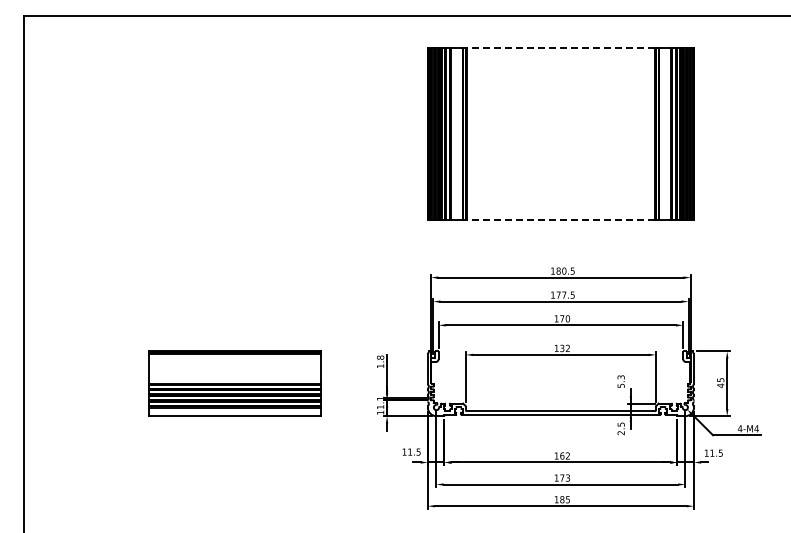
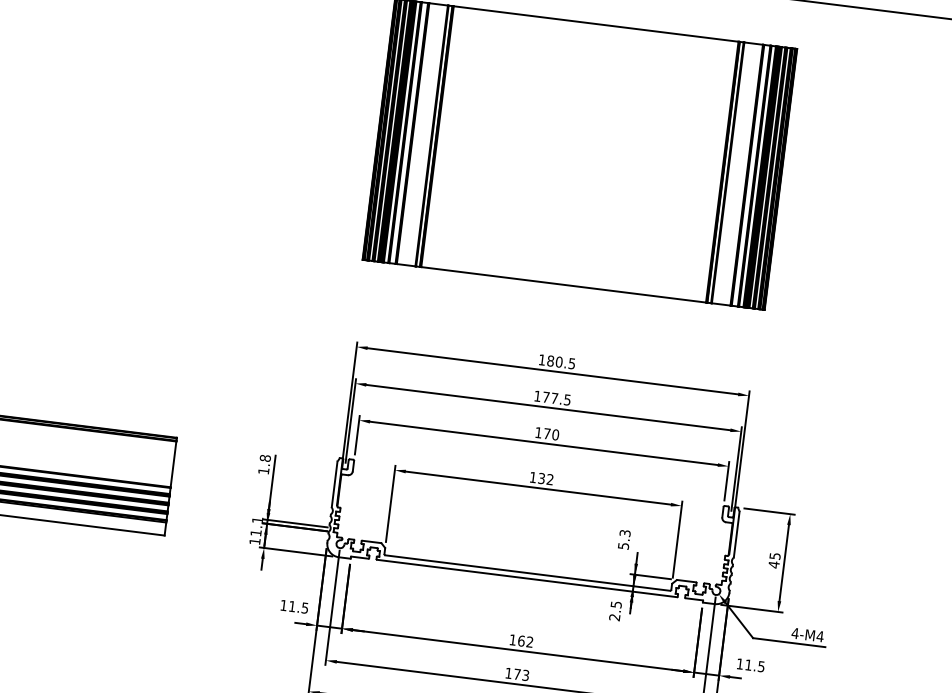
line: (560, 47) -> (595, 23), dashed -> solid
line: (560, 220) -> (563, 284), dashed -> solid

